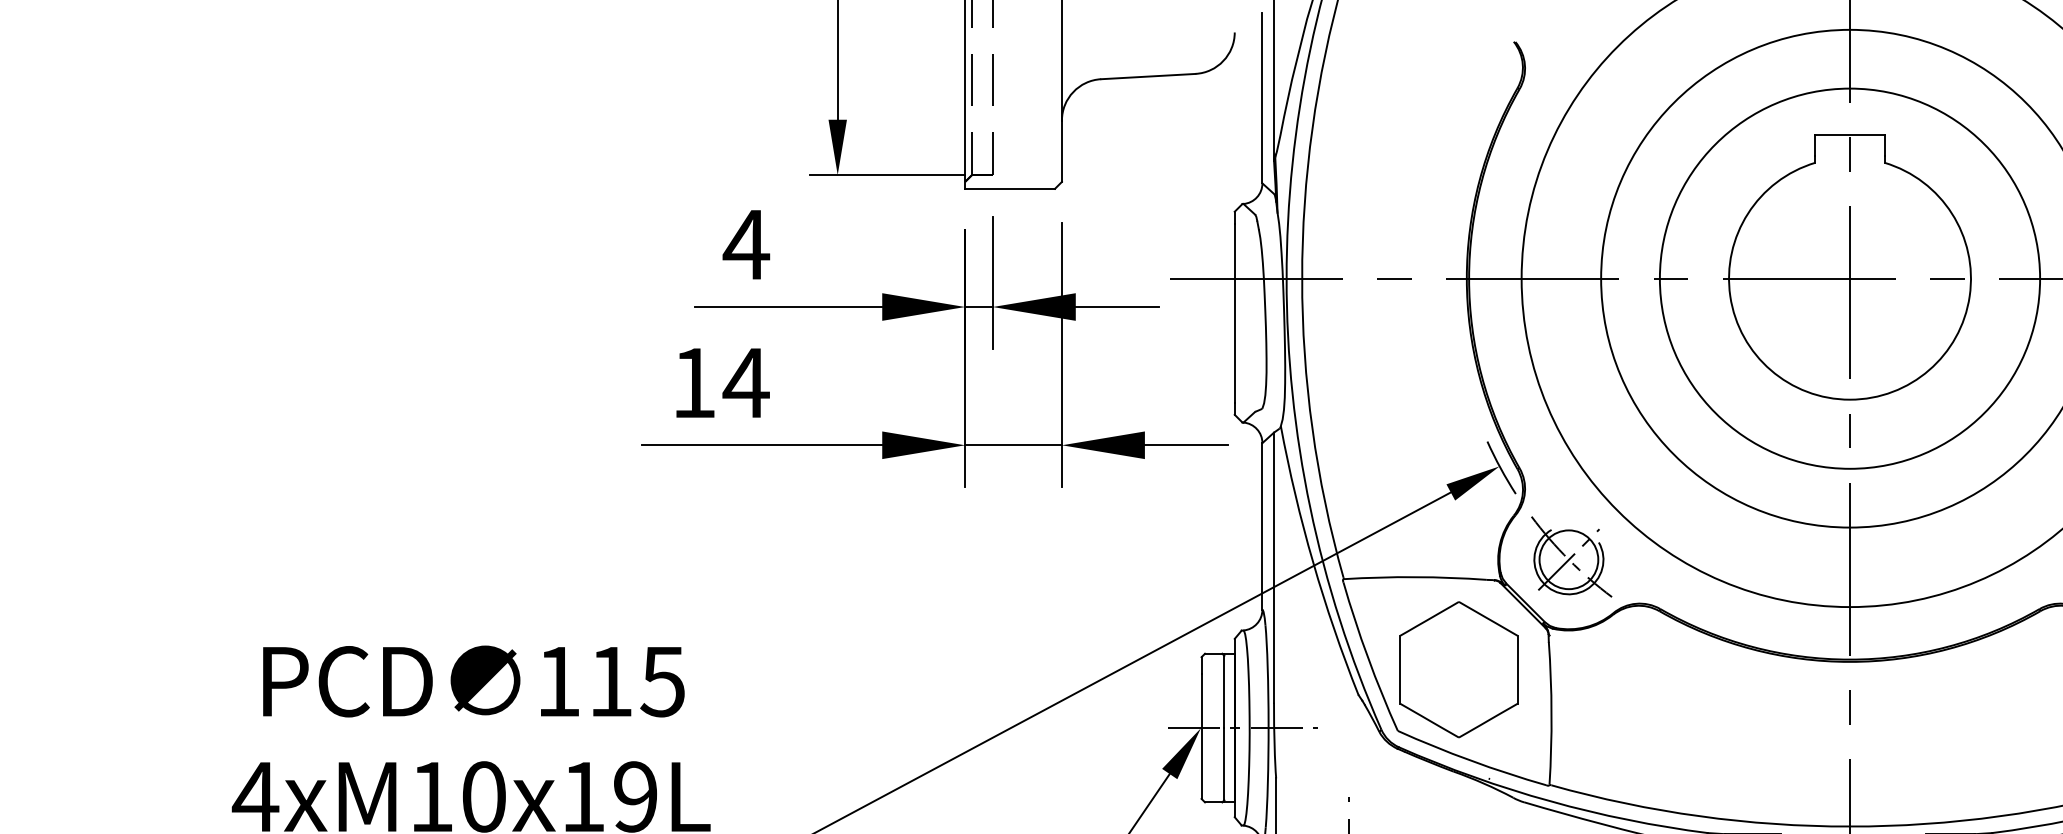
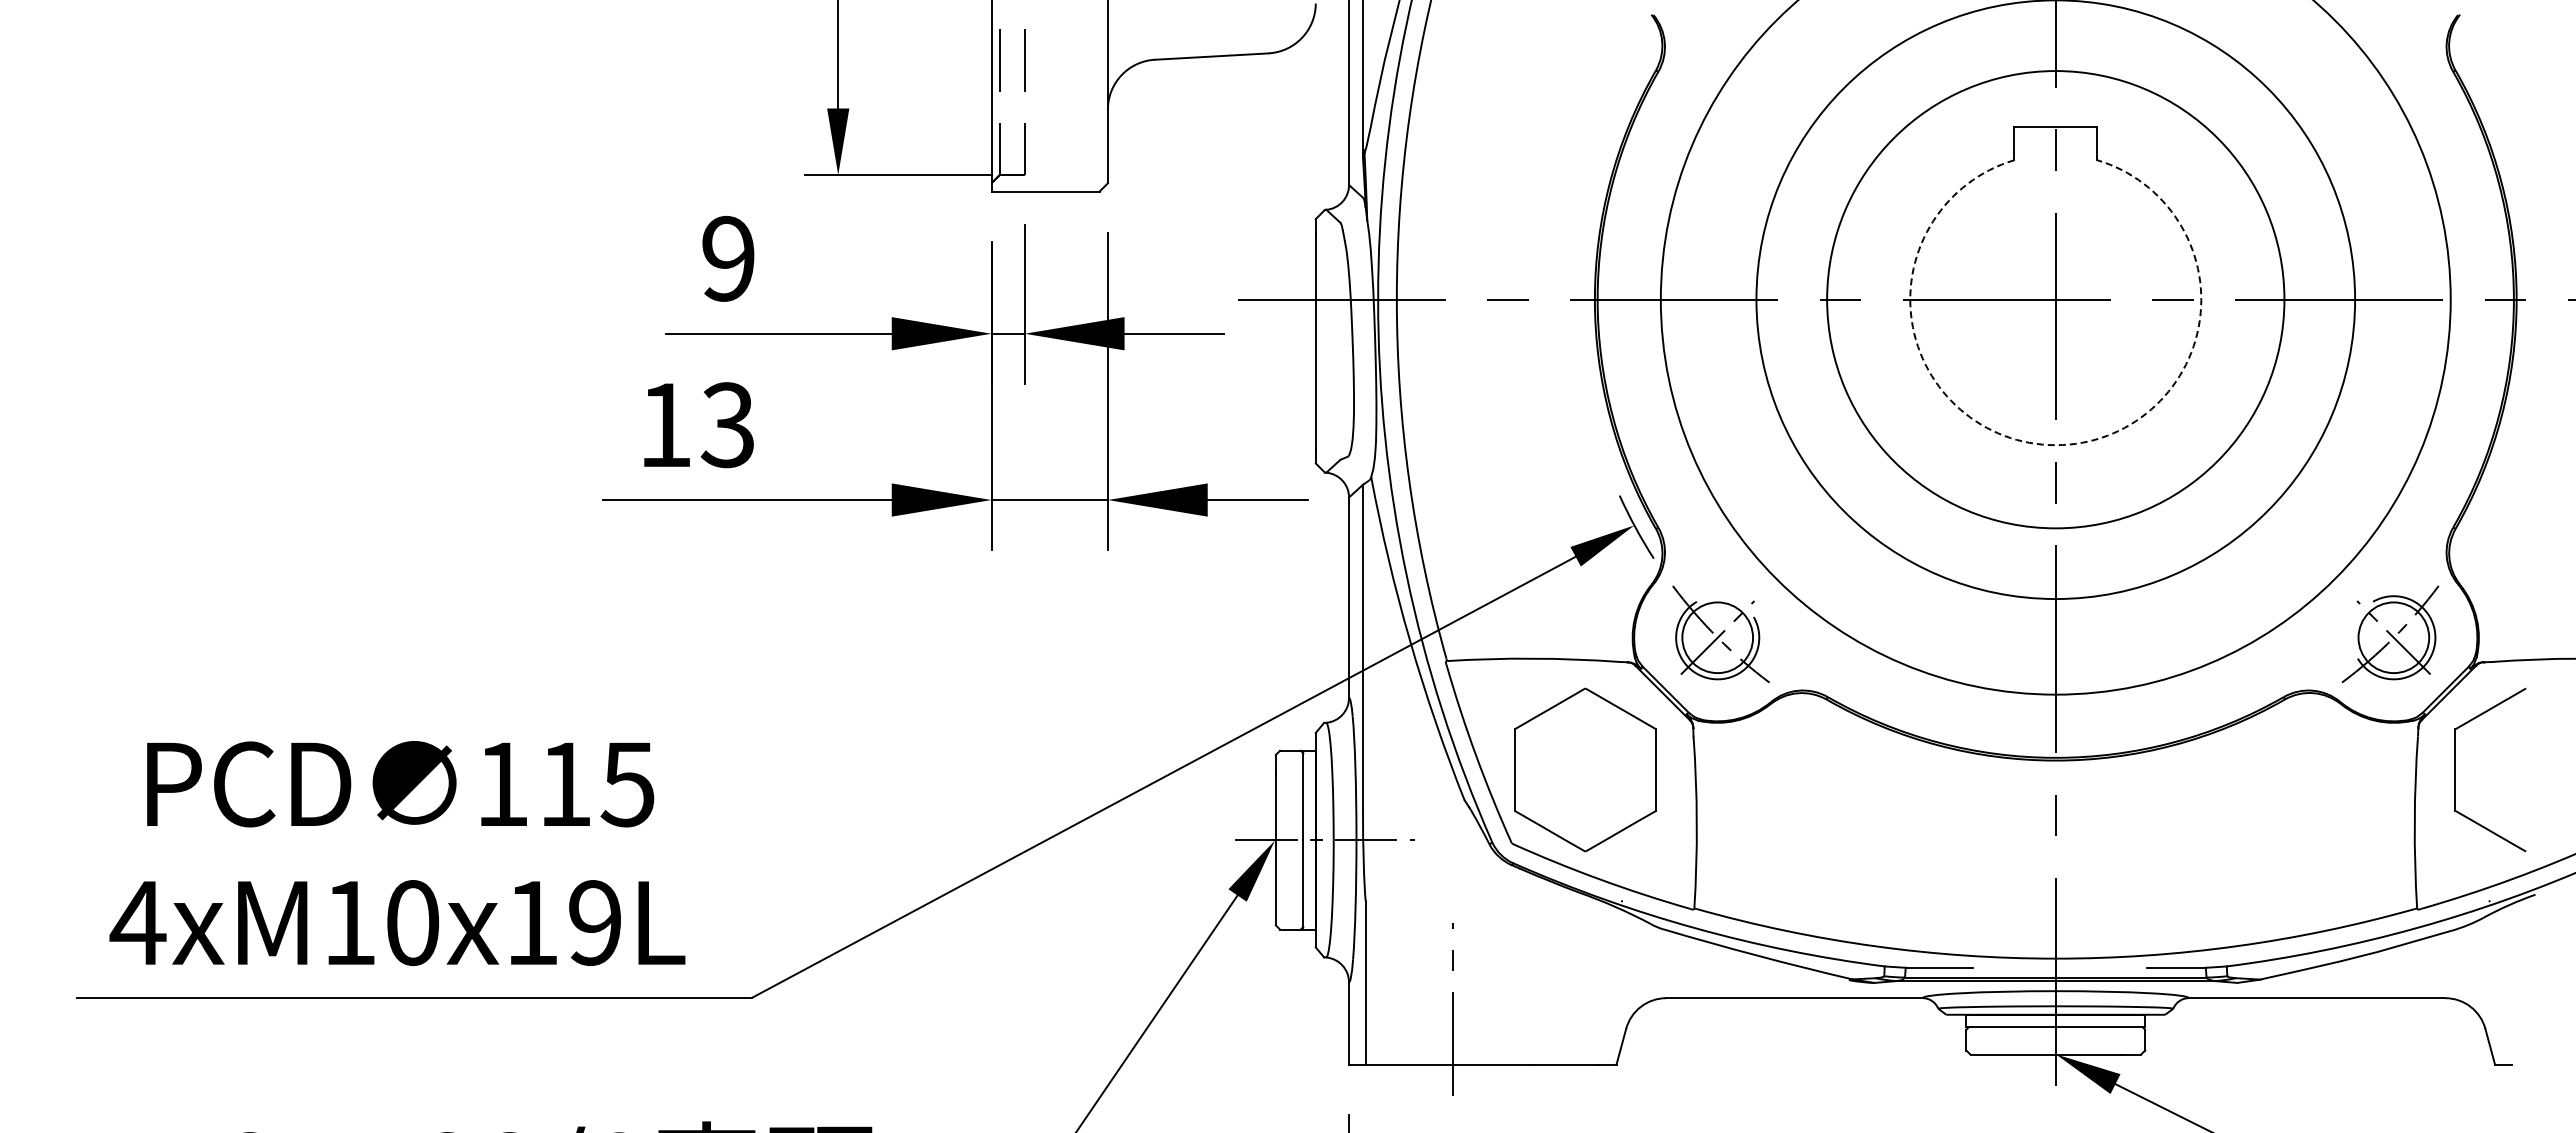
text: (745, 244) -> (727, 258), 4 -> 9
text: (745, 383) -> (727, 425), 14 -> 13
arc: (1849, 399) -> (2055, 445), solid -> dashed

